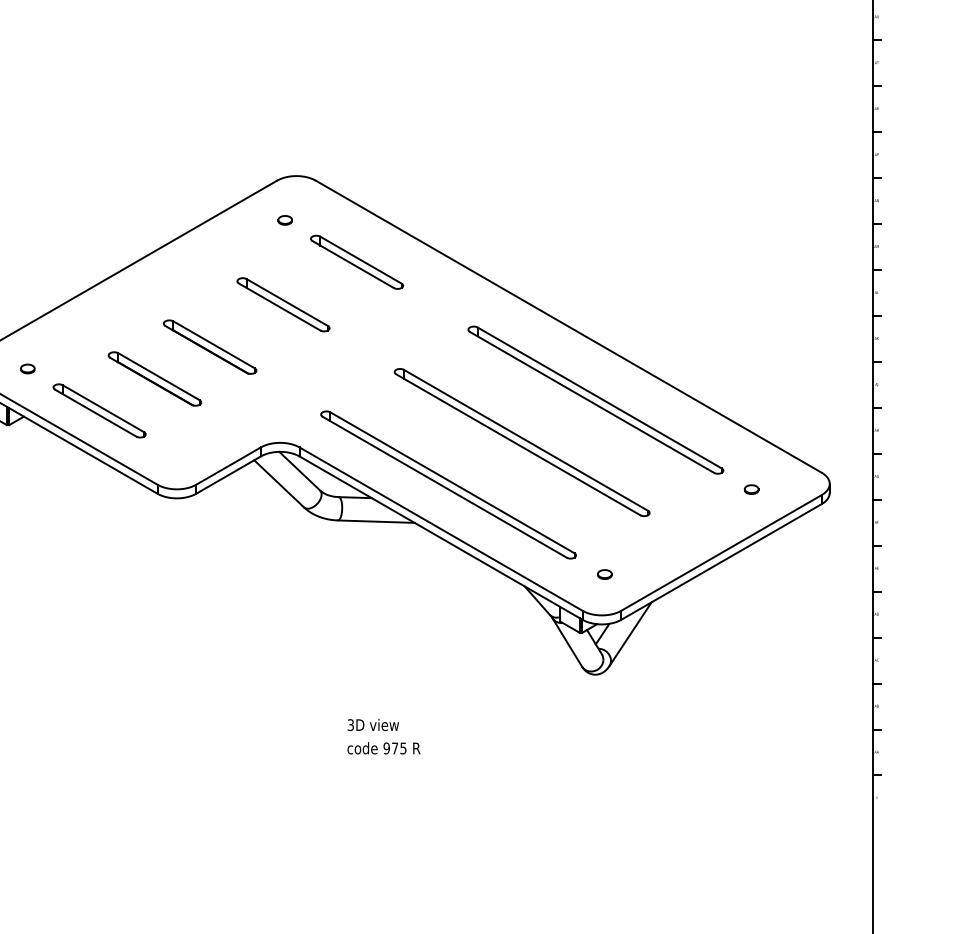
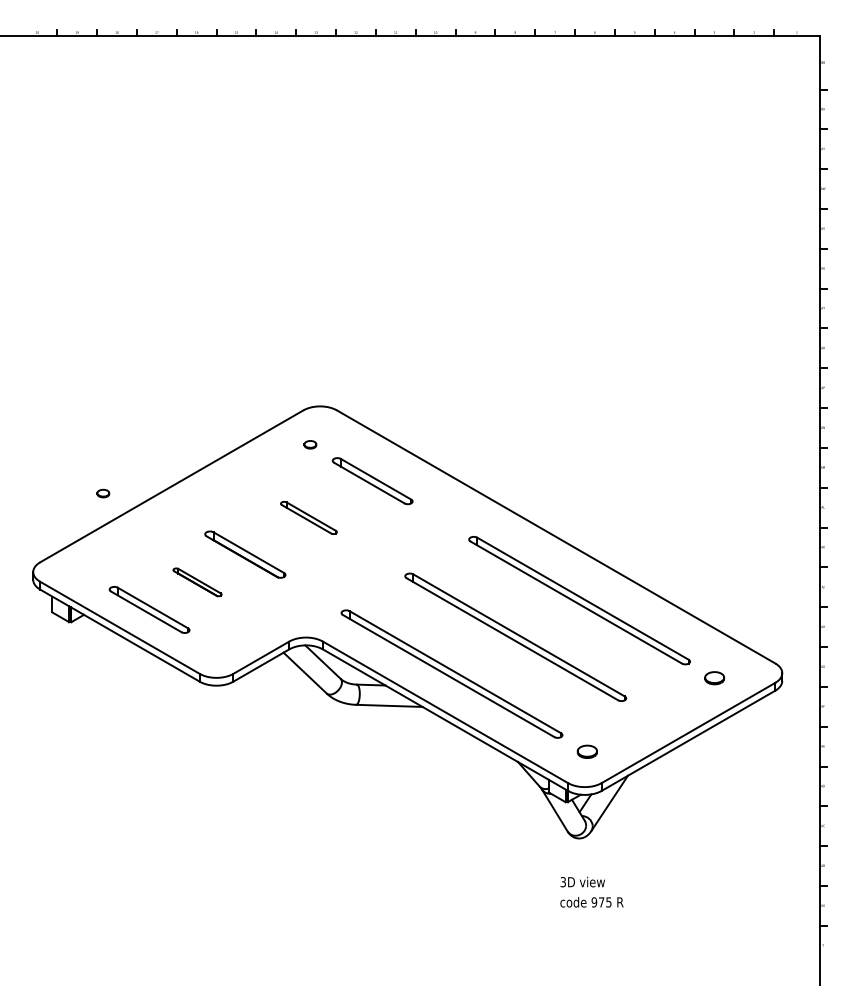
part: (282, 304) -> (308, 517), size x0.7
part: (27, 368) -> (103, 493), moved
part: (154, 379) -> (197, 582), size x0.6
part: (751, 488) -> (714, 677), size x1.6
part: (604, 574) -> (587, 751), size x1.6
text: (383, 735) -> (591, 891), moved

